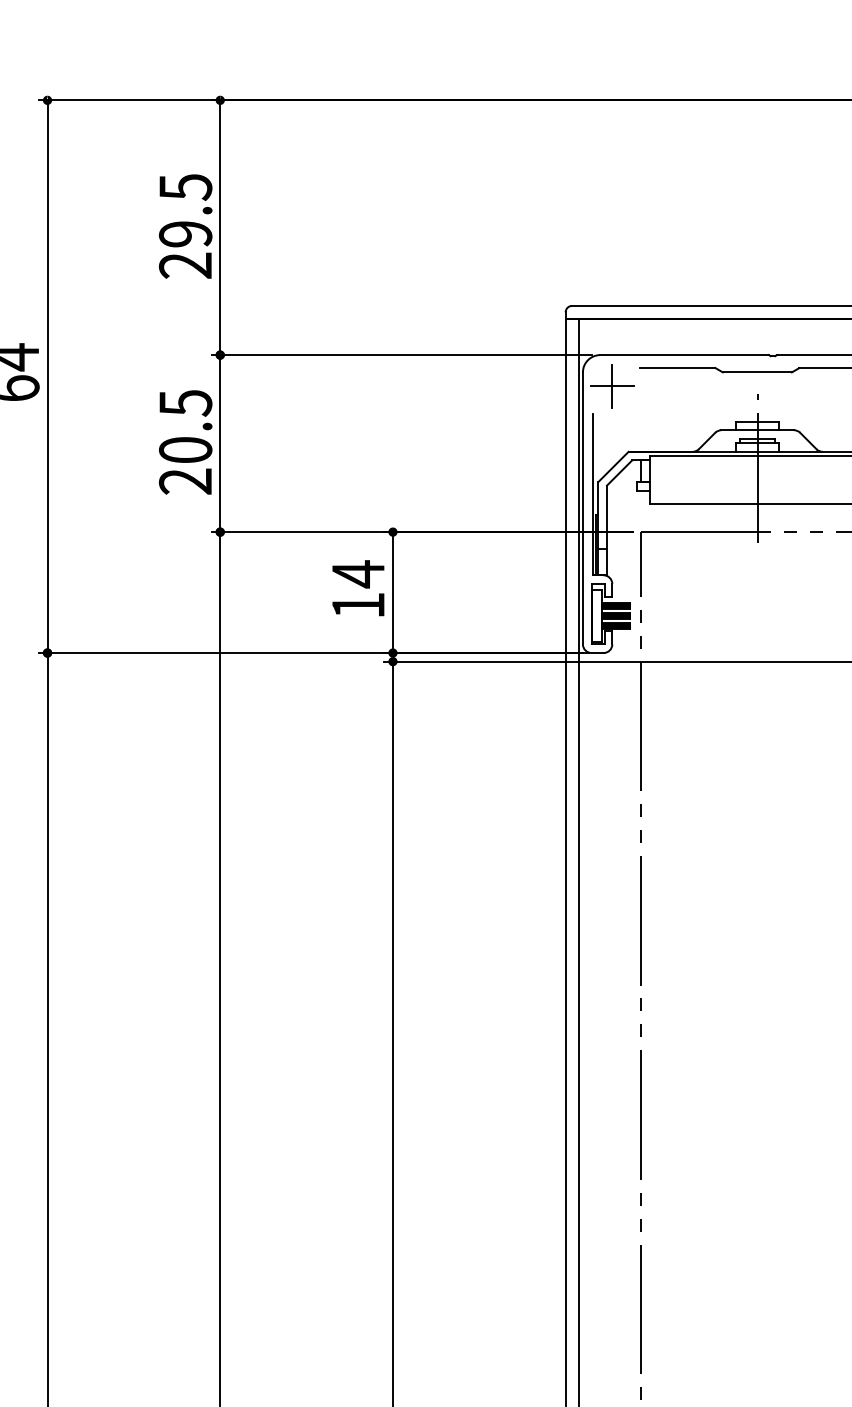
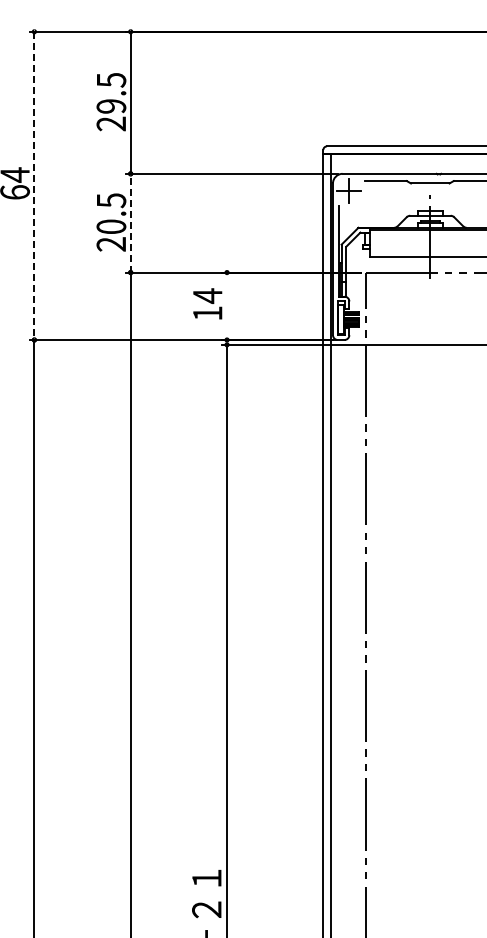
line: (47, 377) -> (34, 186), solid -> dashed
line: (219, 442) -> (130, 222), solid -> dashed
line: (393, 592) -> (227, 306), removed

